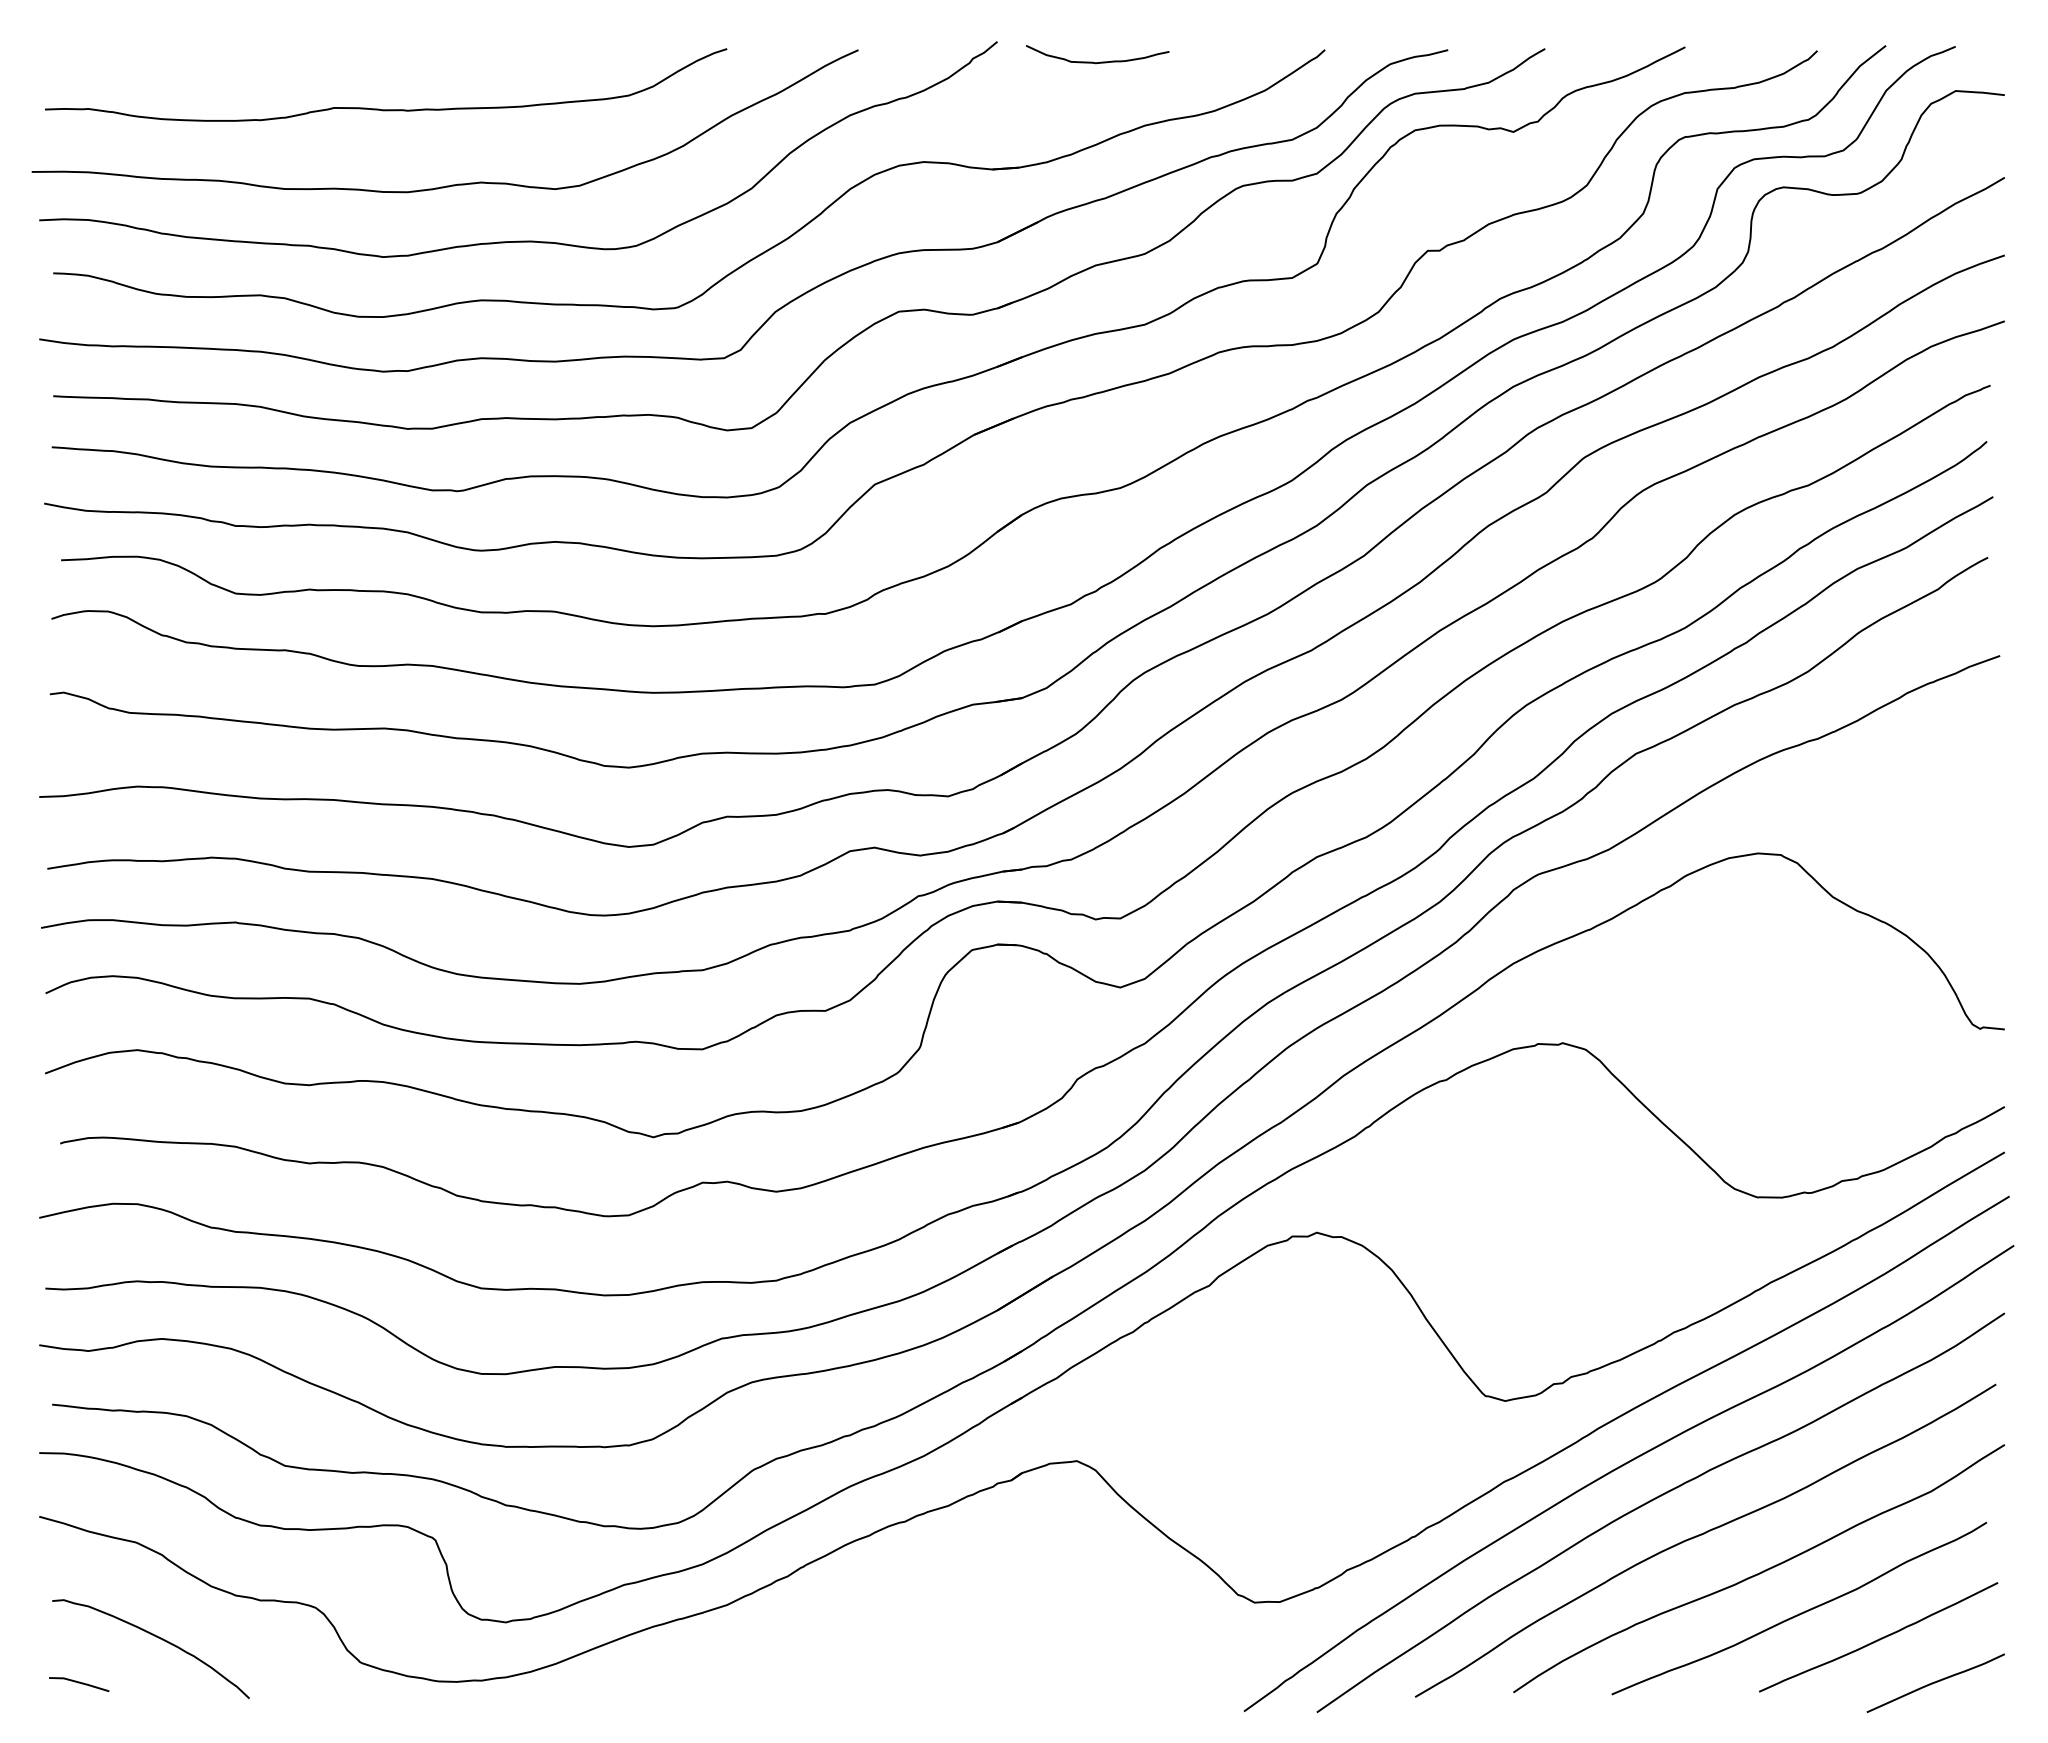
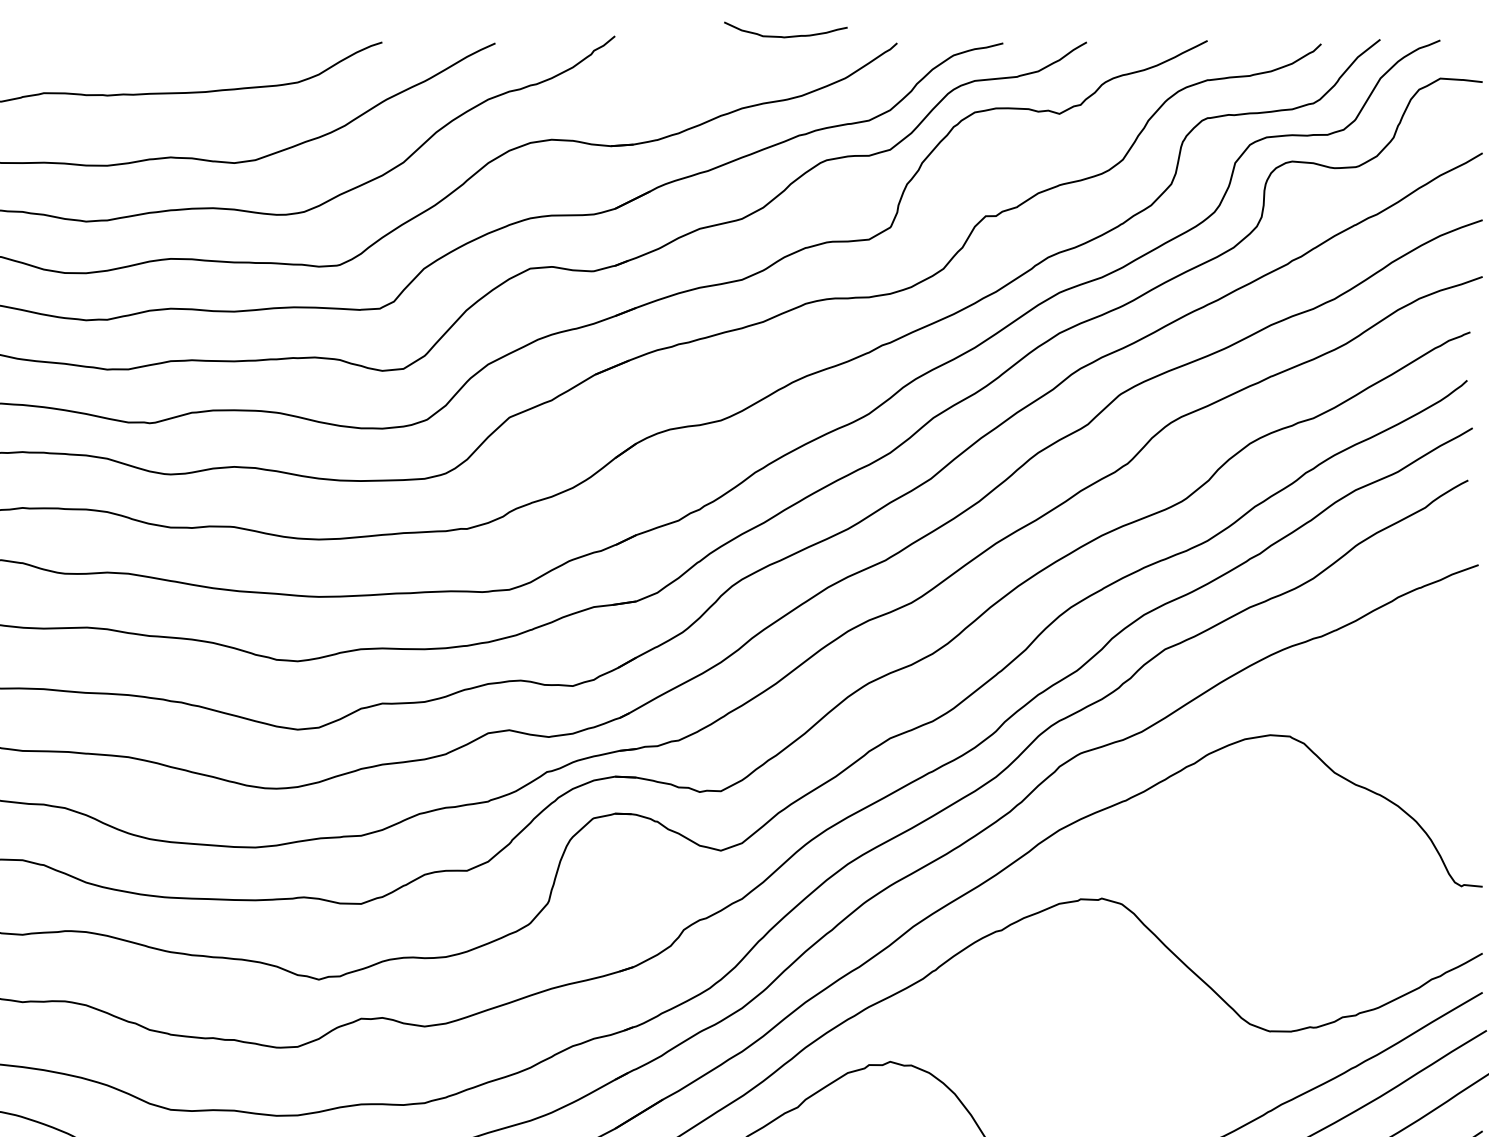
curve: (1100, 61) -> (788, 35), moved

